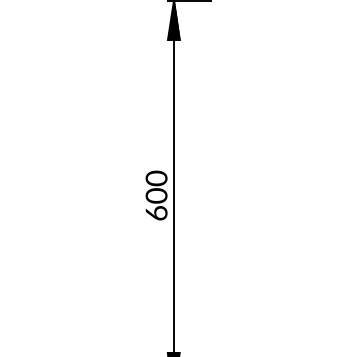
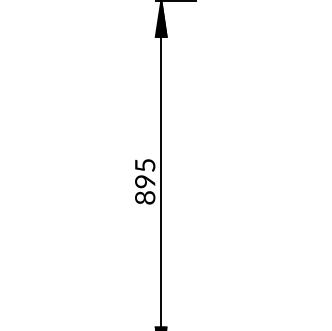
text: (156, 195) -> (145, 181), 600 -> 895

